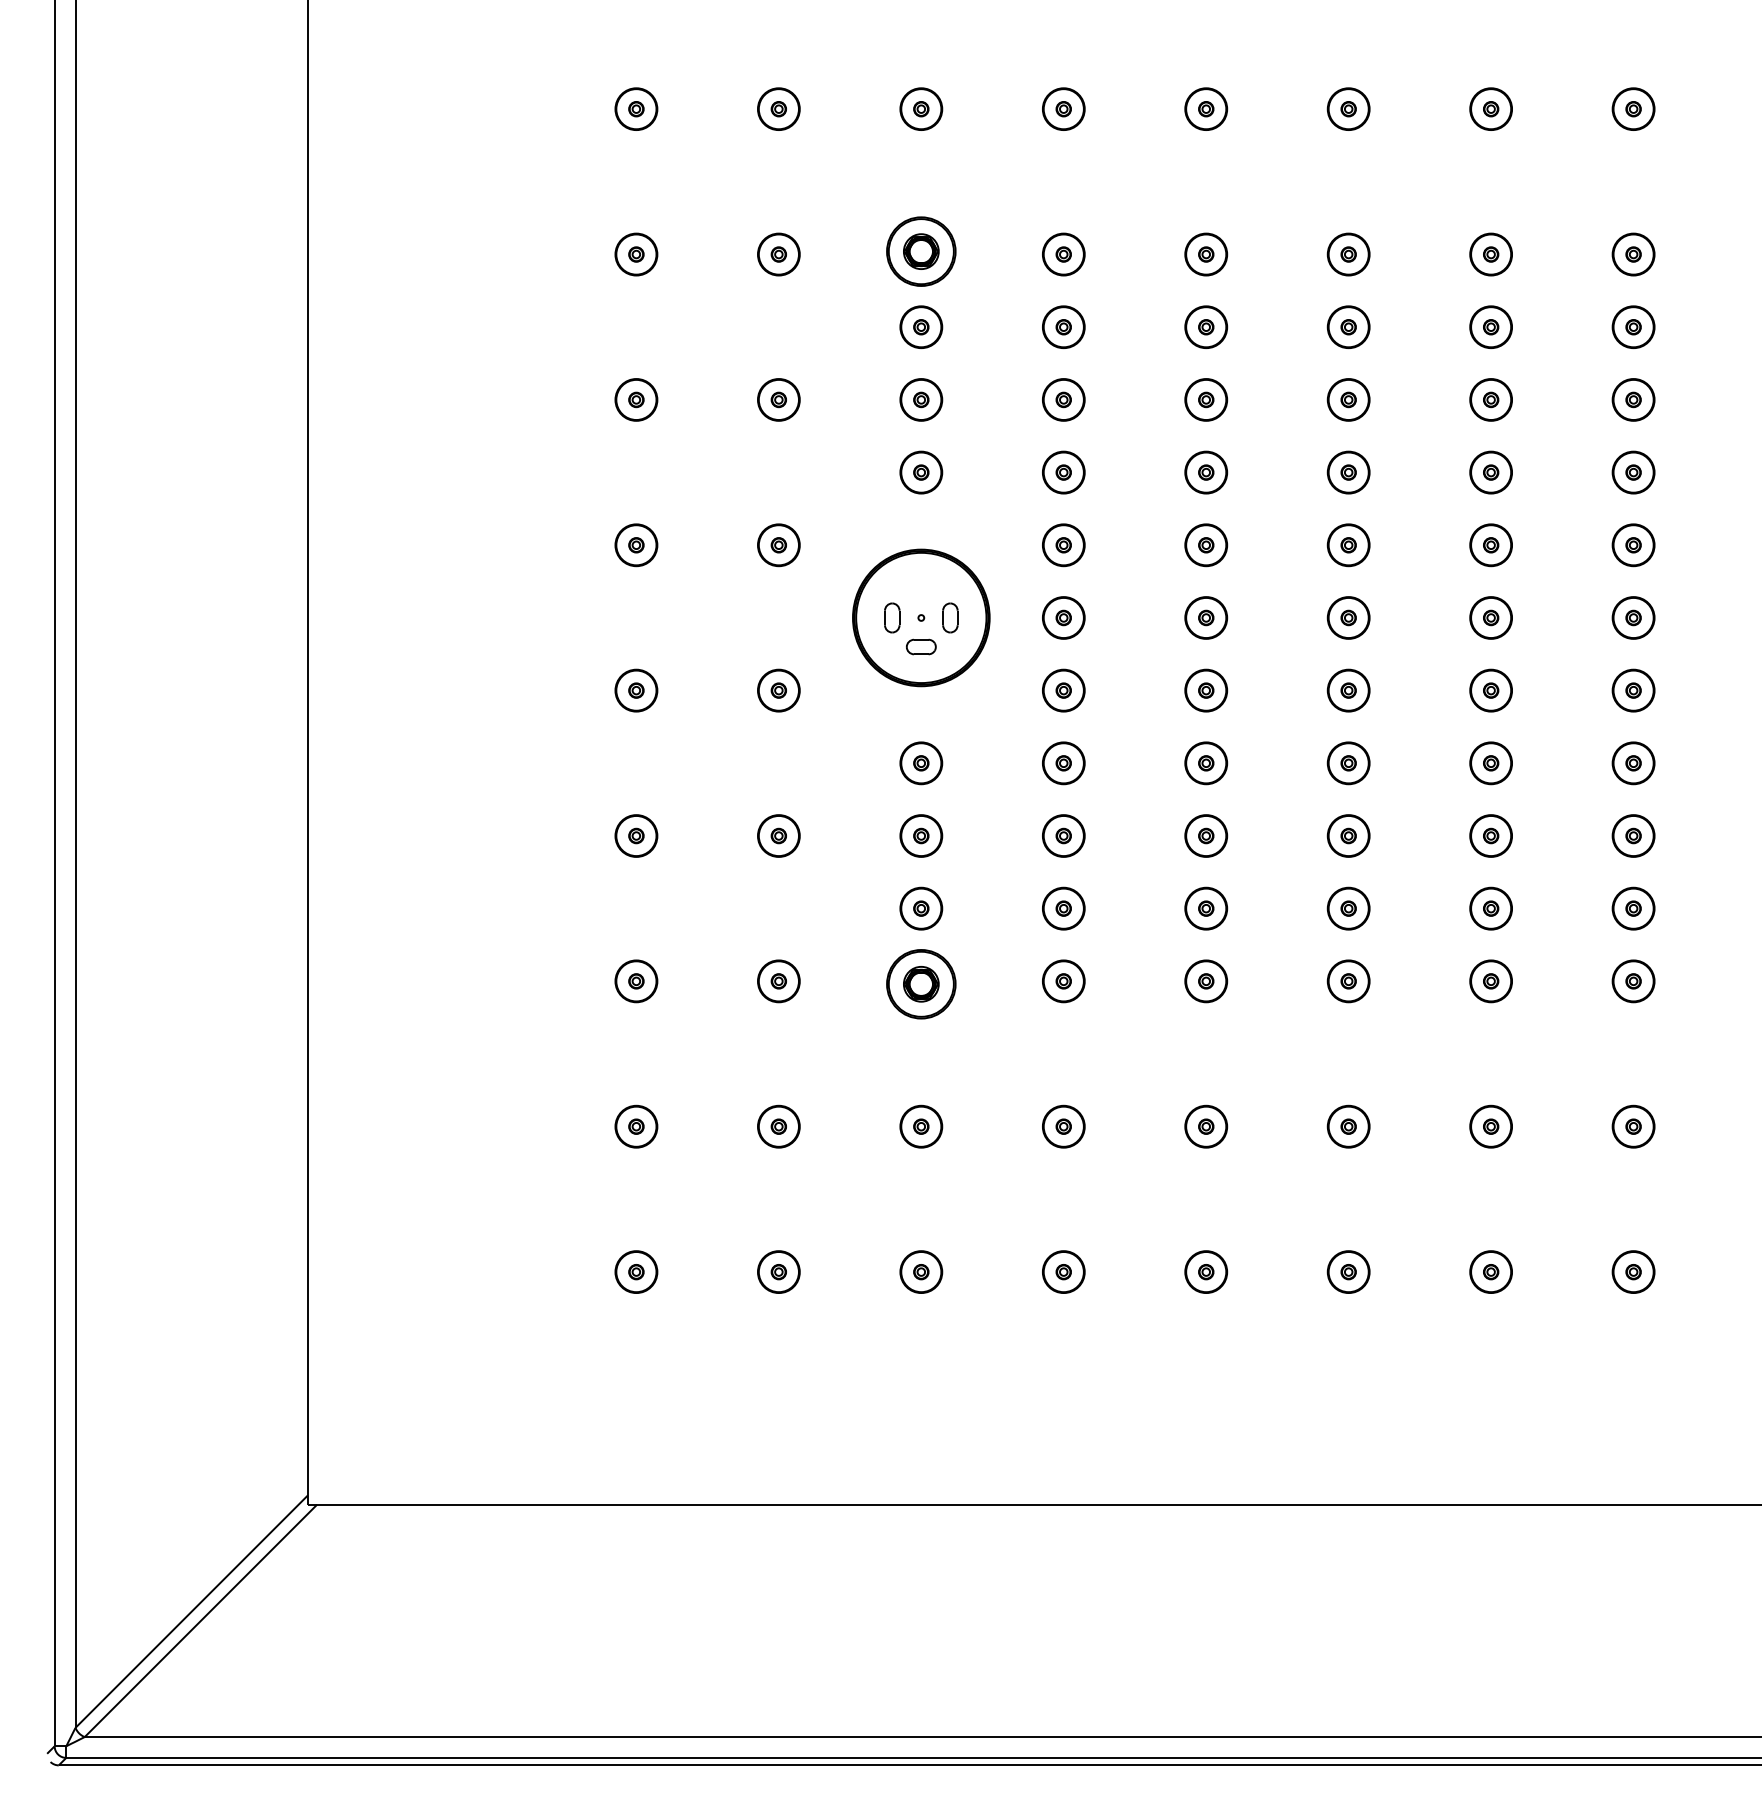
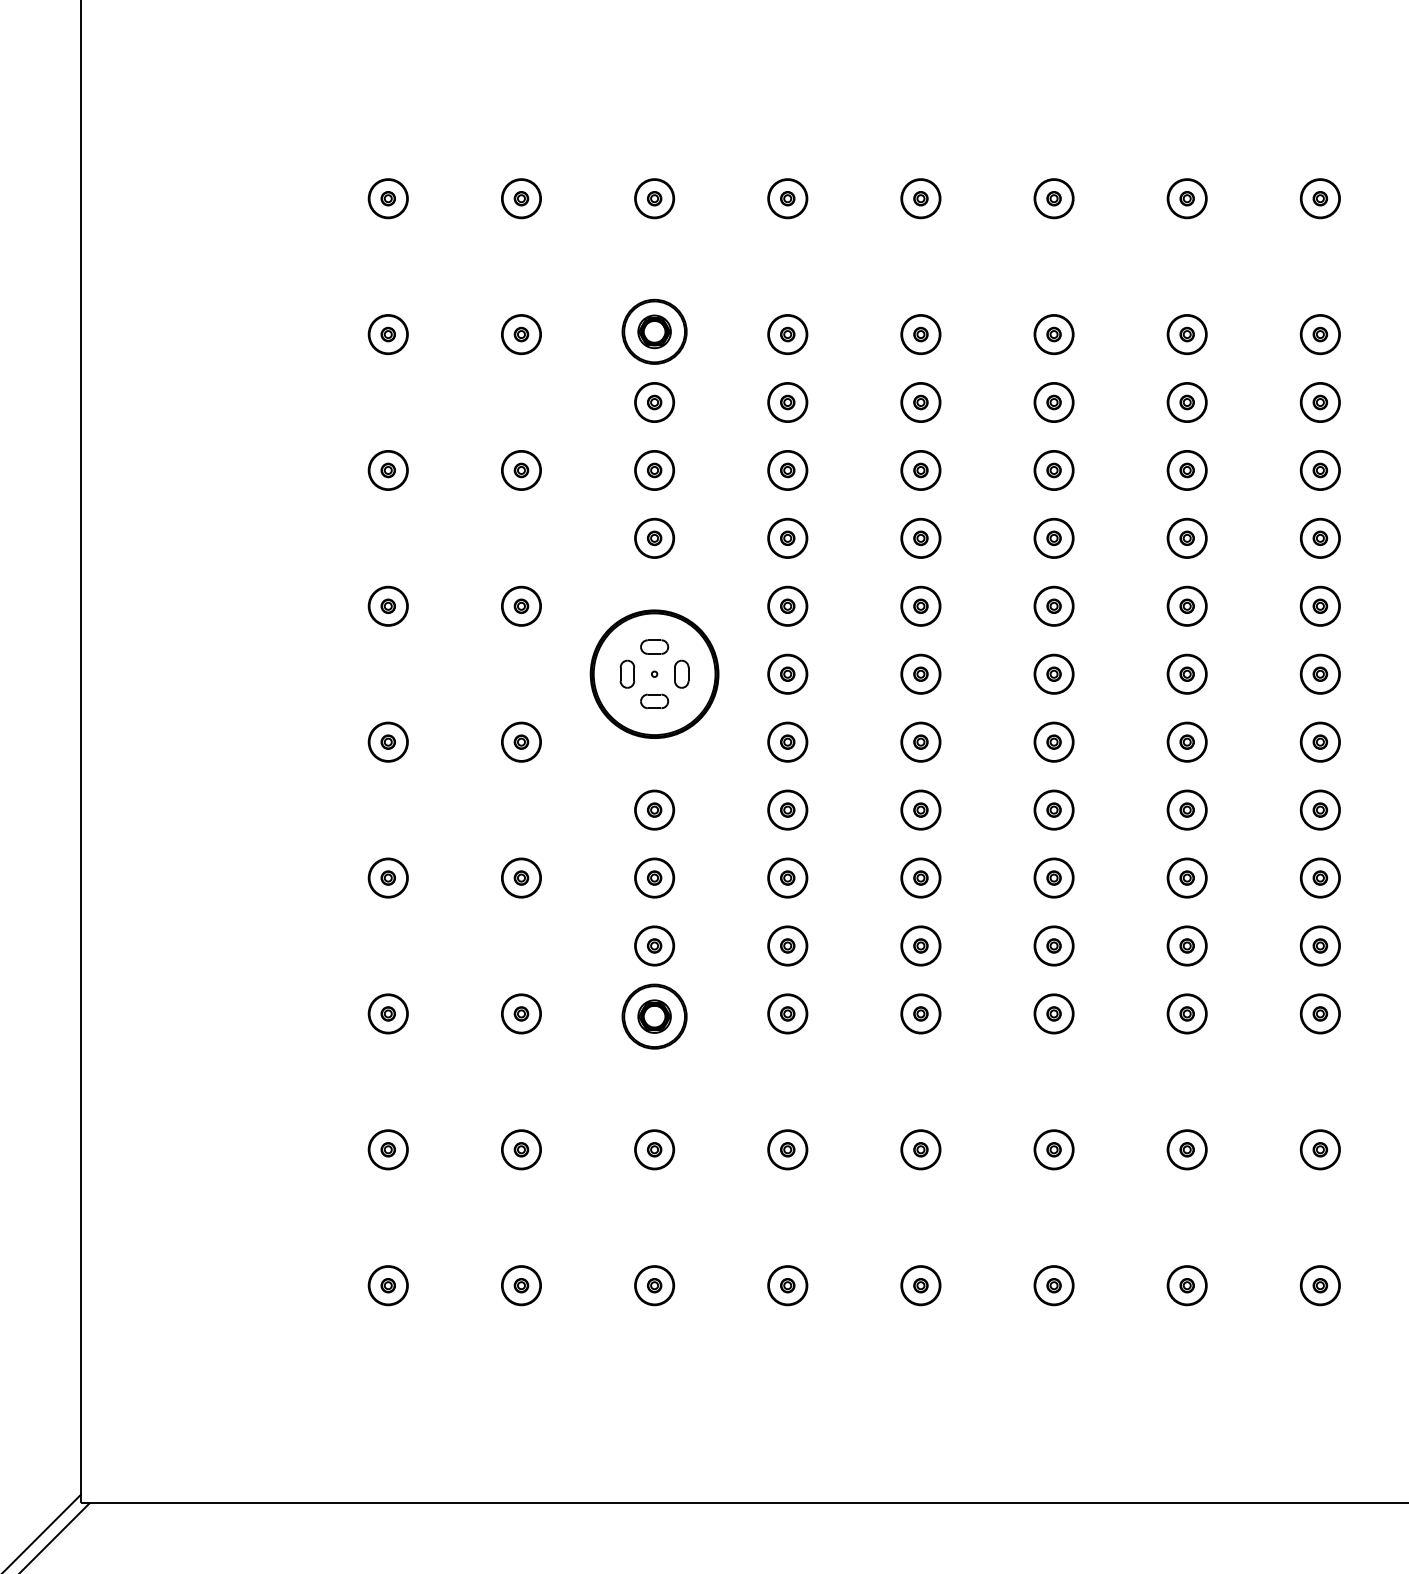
part: (921, 588) -> (654, 646), added

